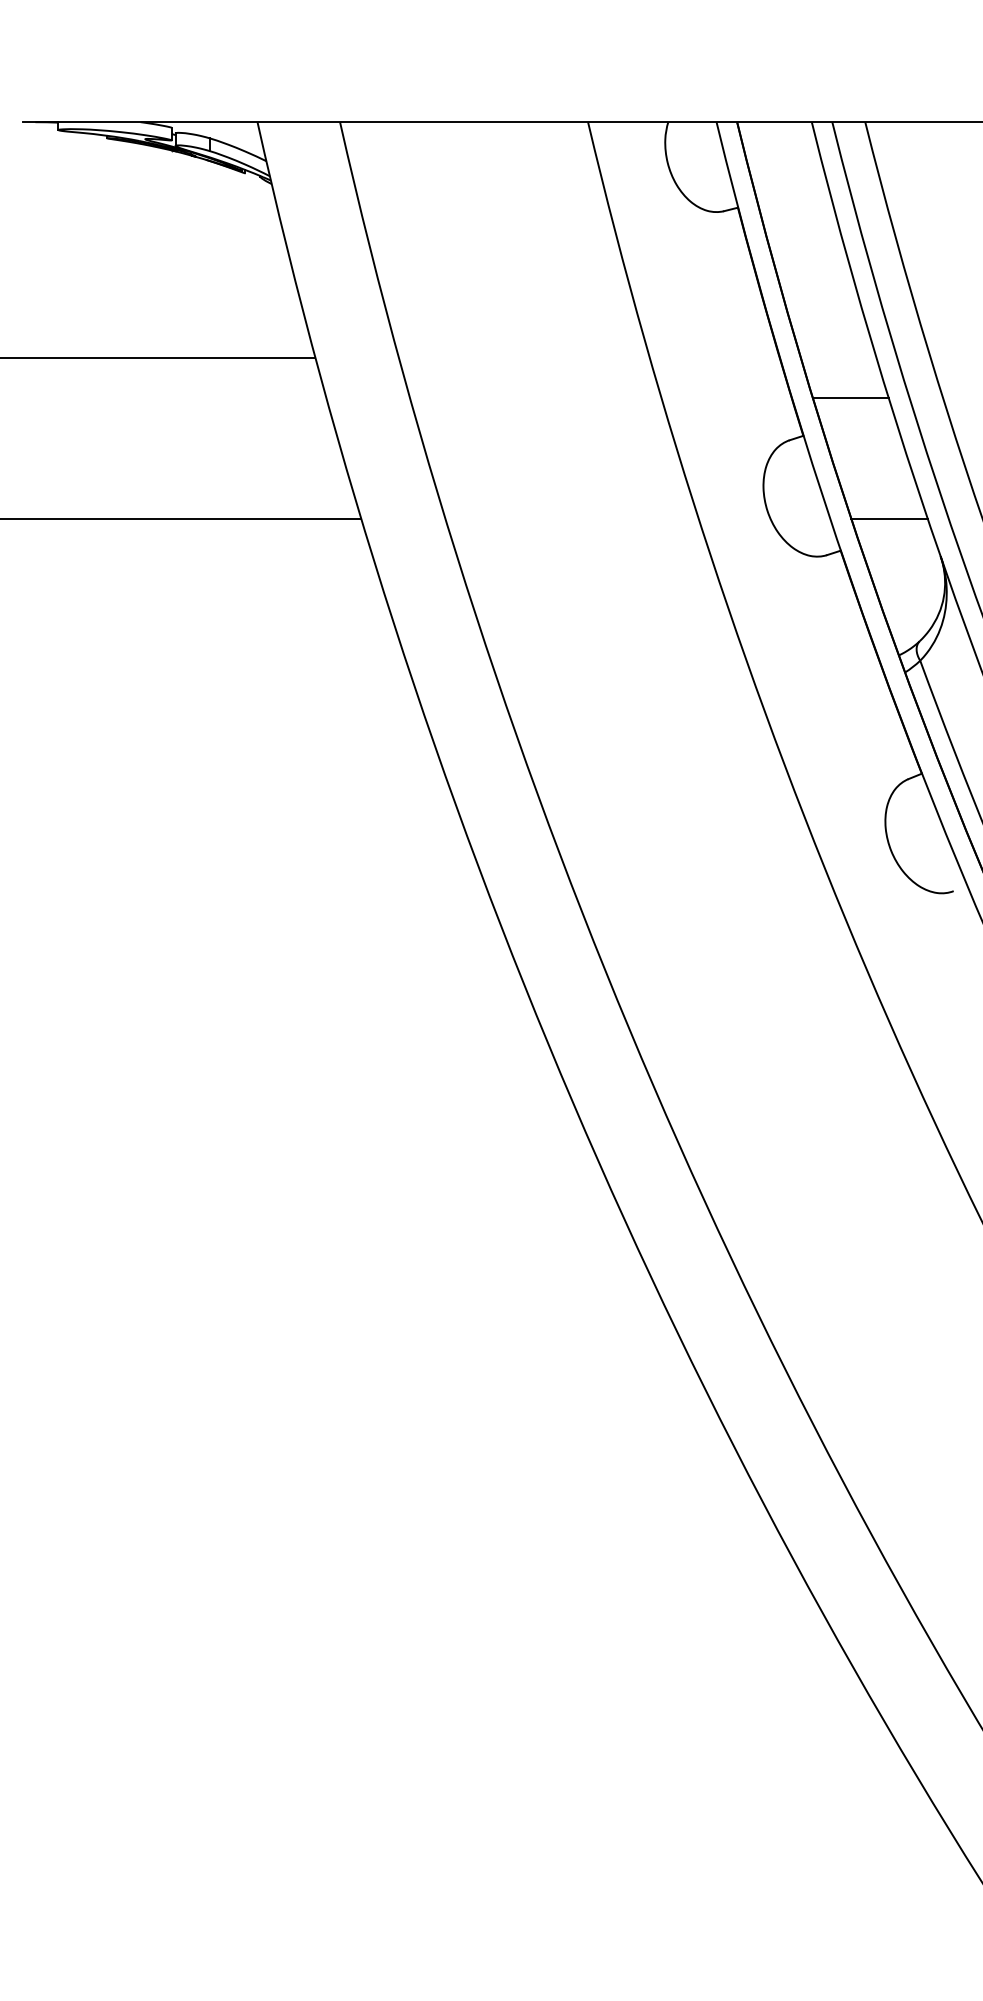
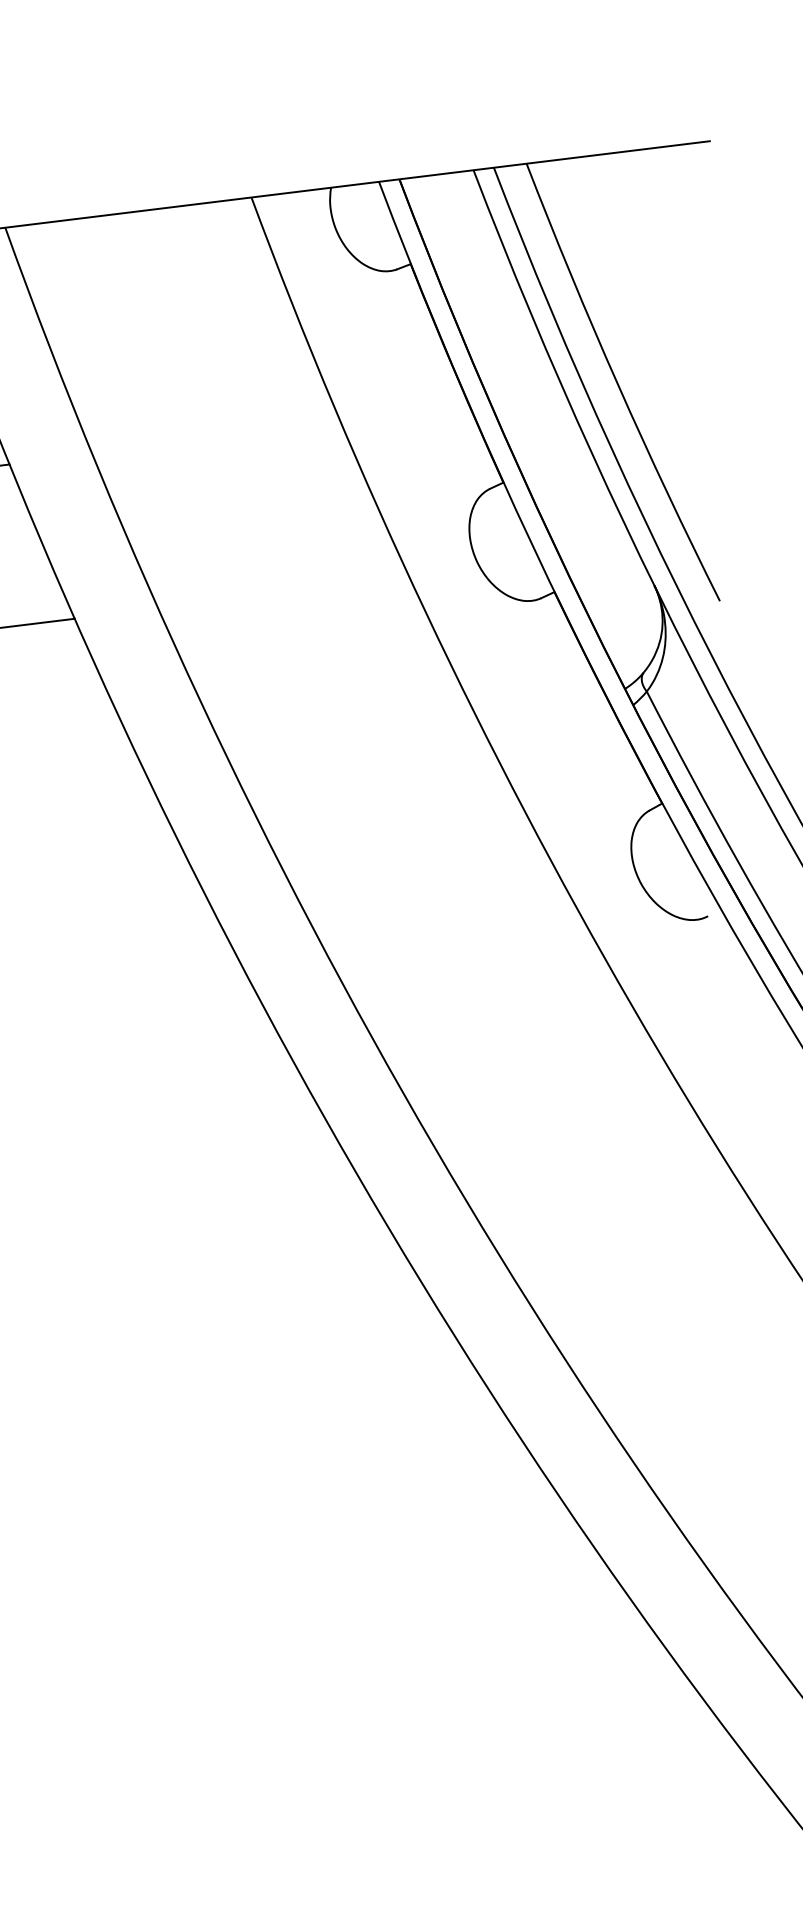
line: (850, 397) -> (545, 438), removed
line: (889, 518) -> (598, 554), removed

